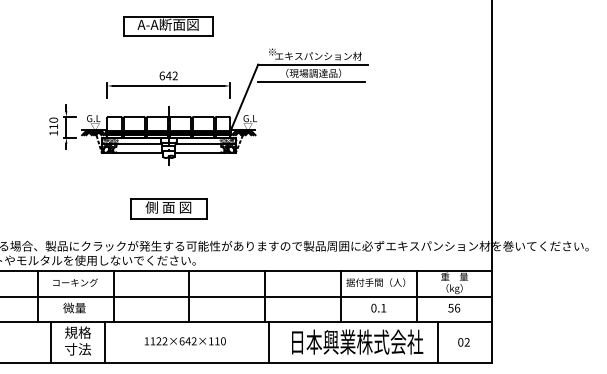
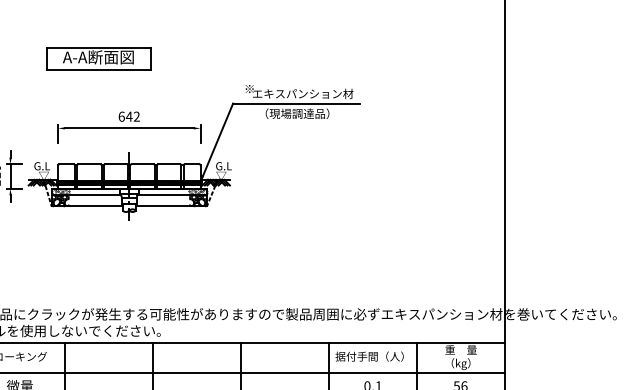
part: (168, 26) -> (98, 59), moved
line: (311, 81) -> (294, 123), removed
part: (168, 208) -> (129, 270), removed

